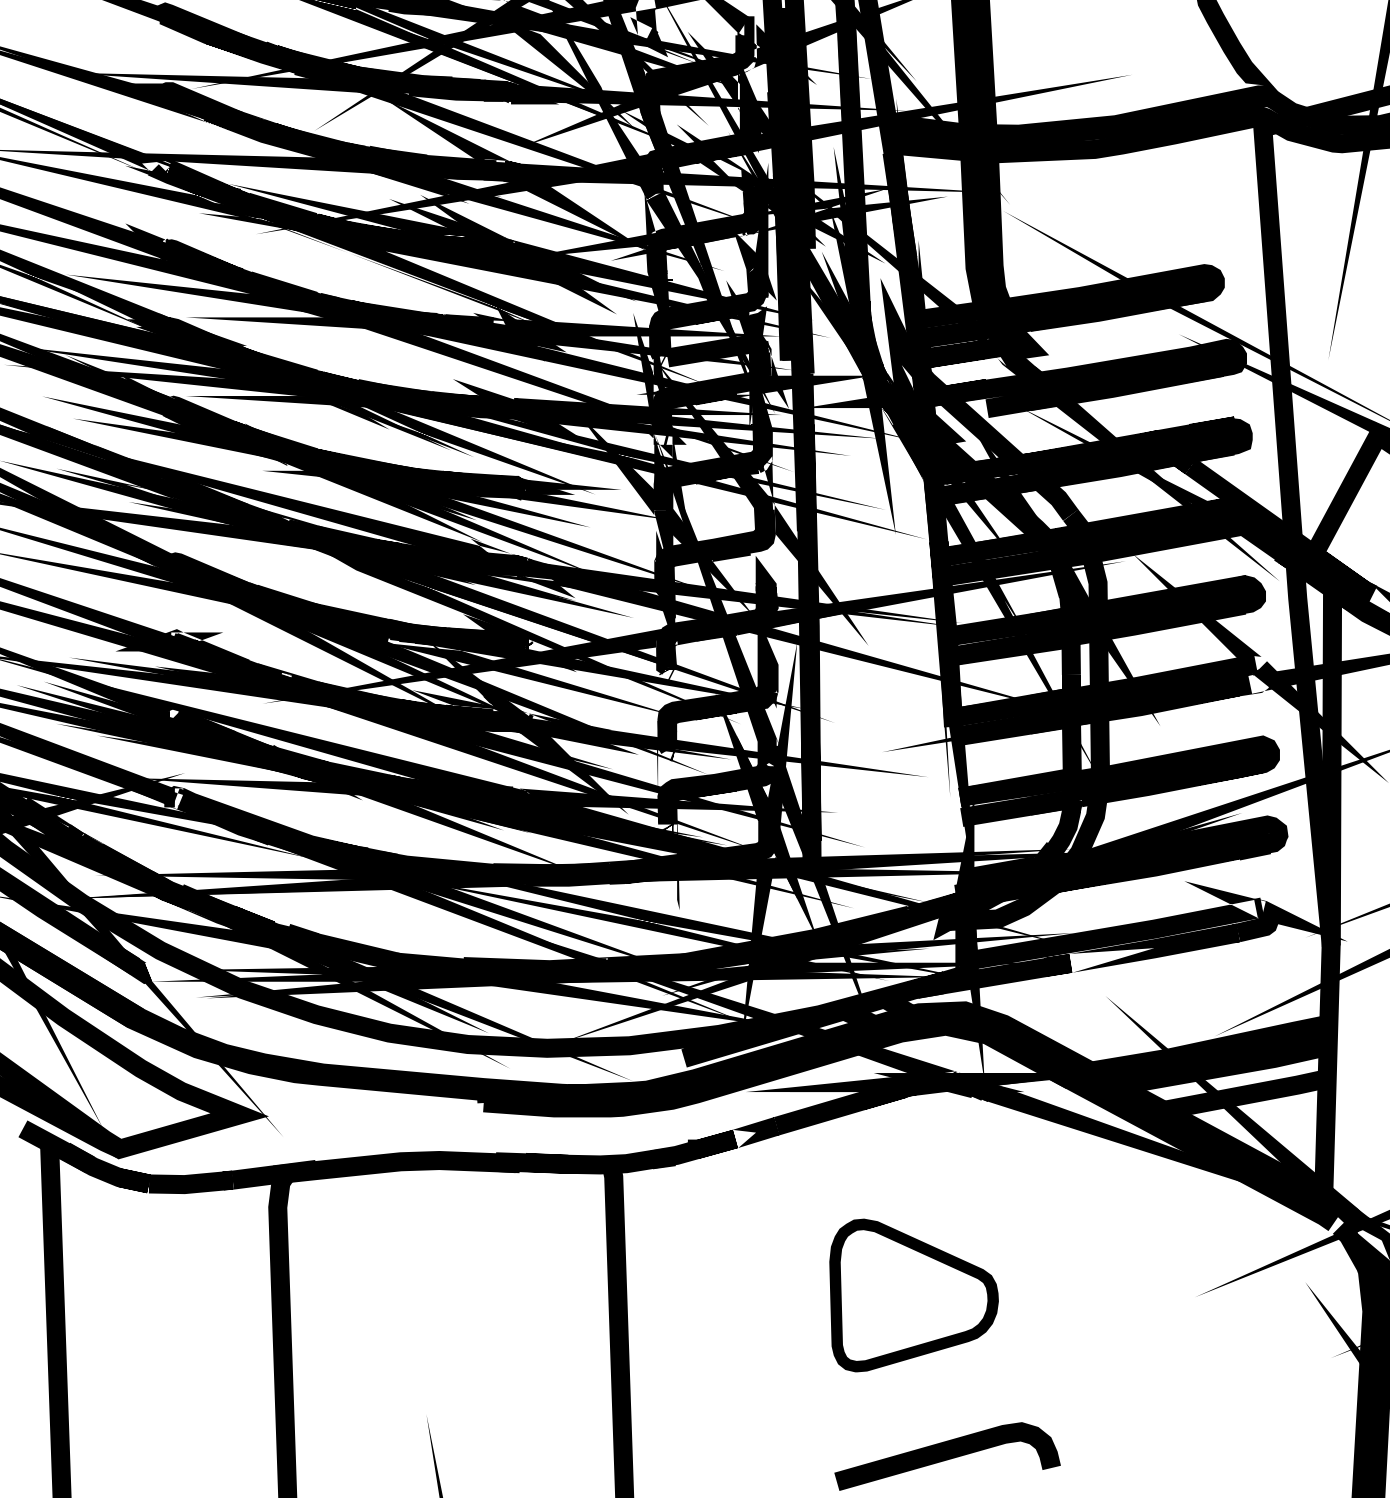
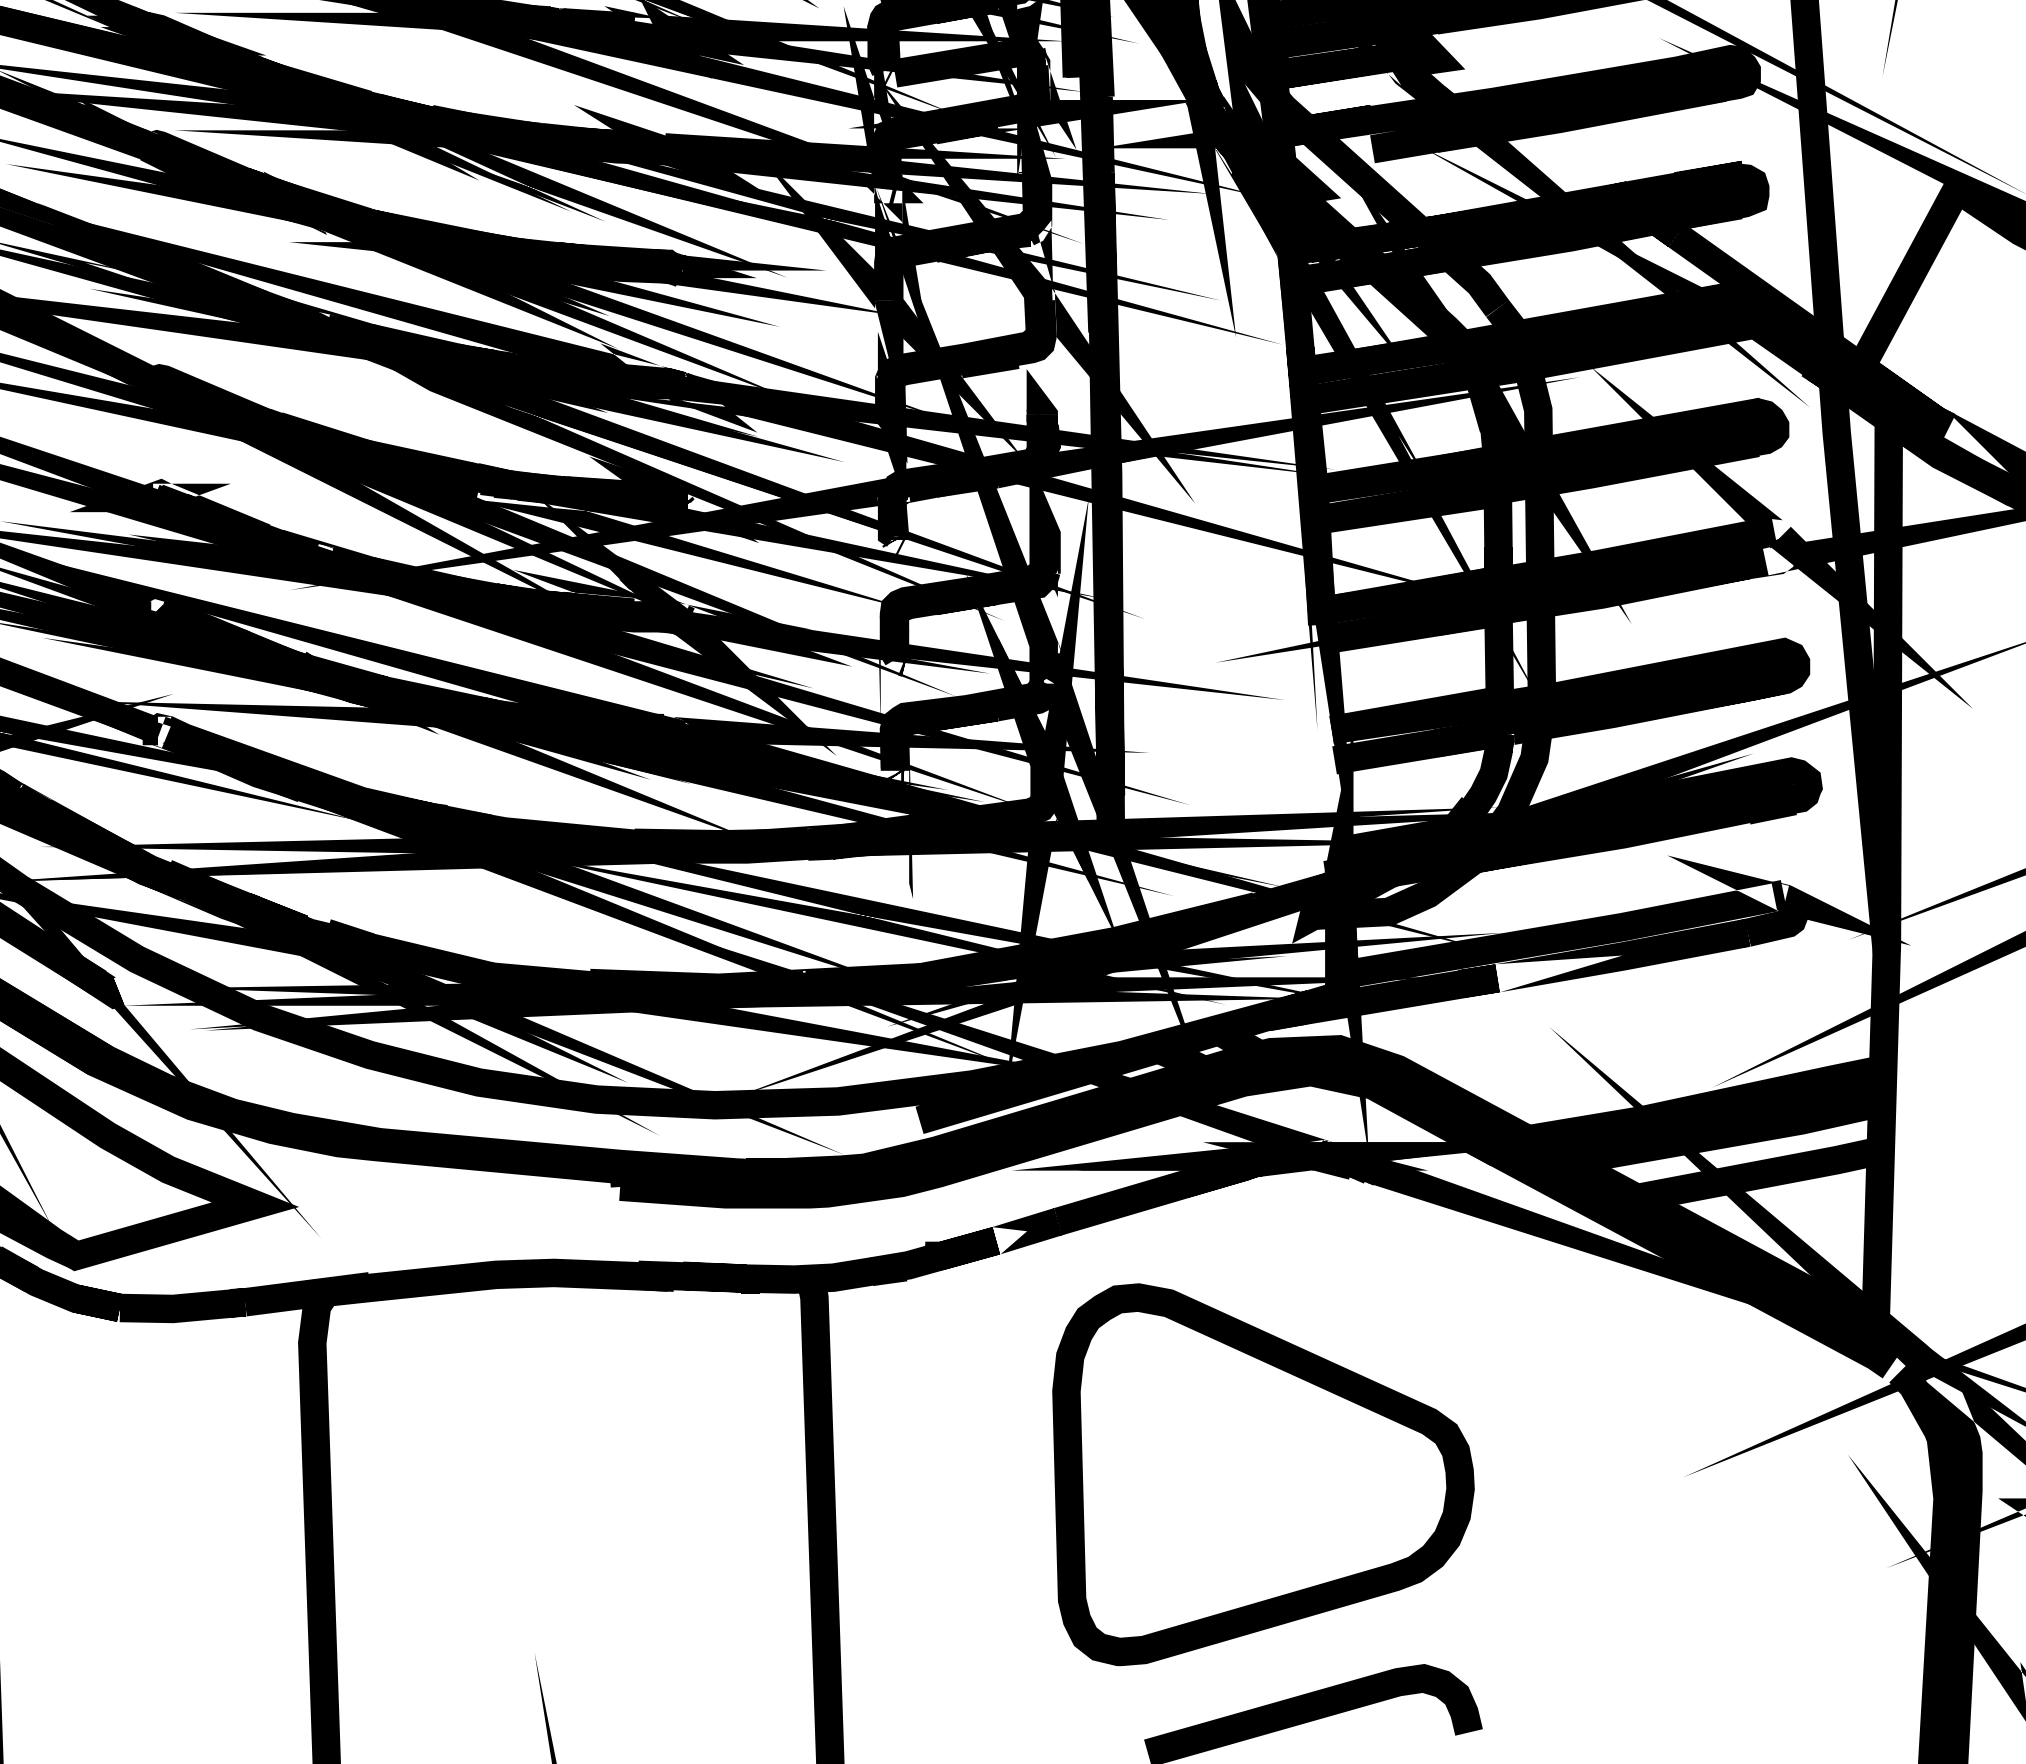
part: (913, 1295) -> (1262, 1474), size x1.67

